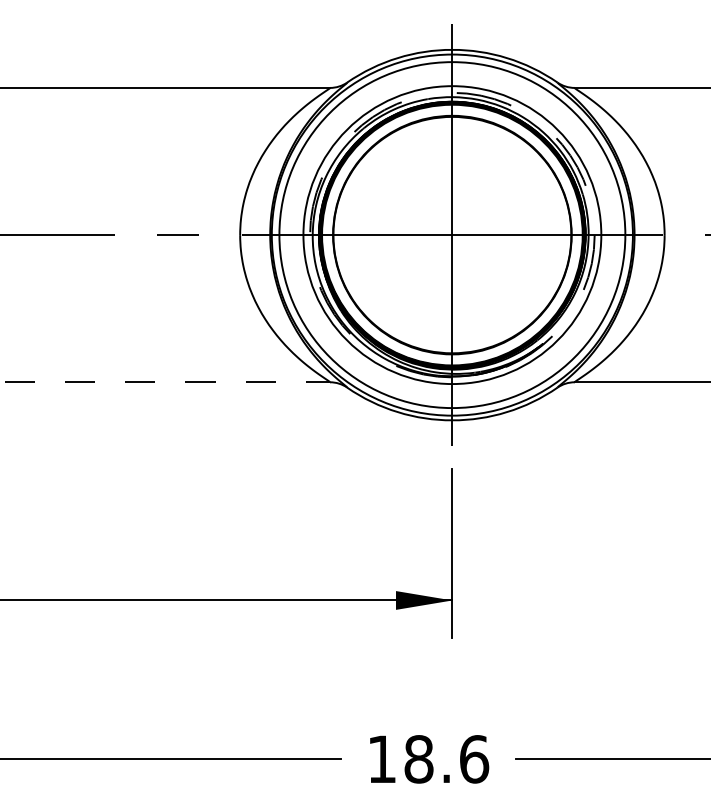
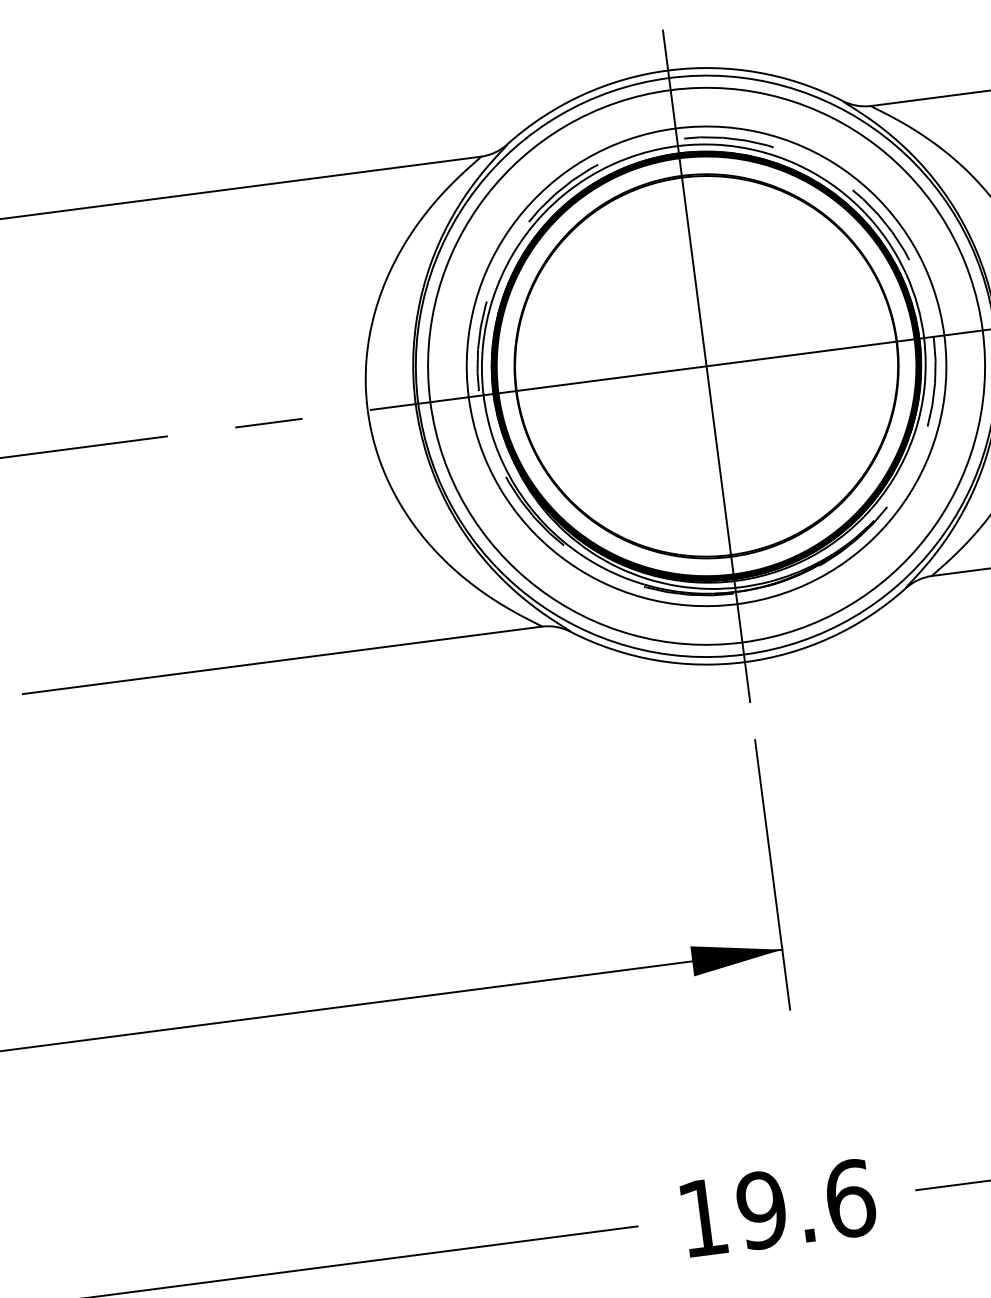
line: (167, 382) -> (282, 660), dashed -> solid
text: (418, 759) -> (761, 1210), 18.6 -> 19.6

